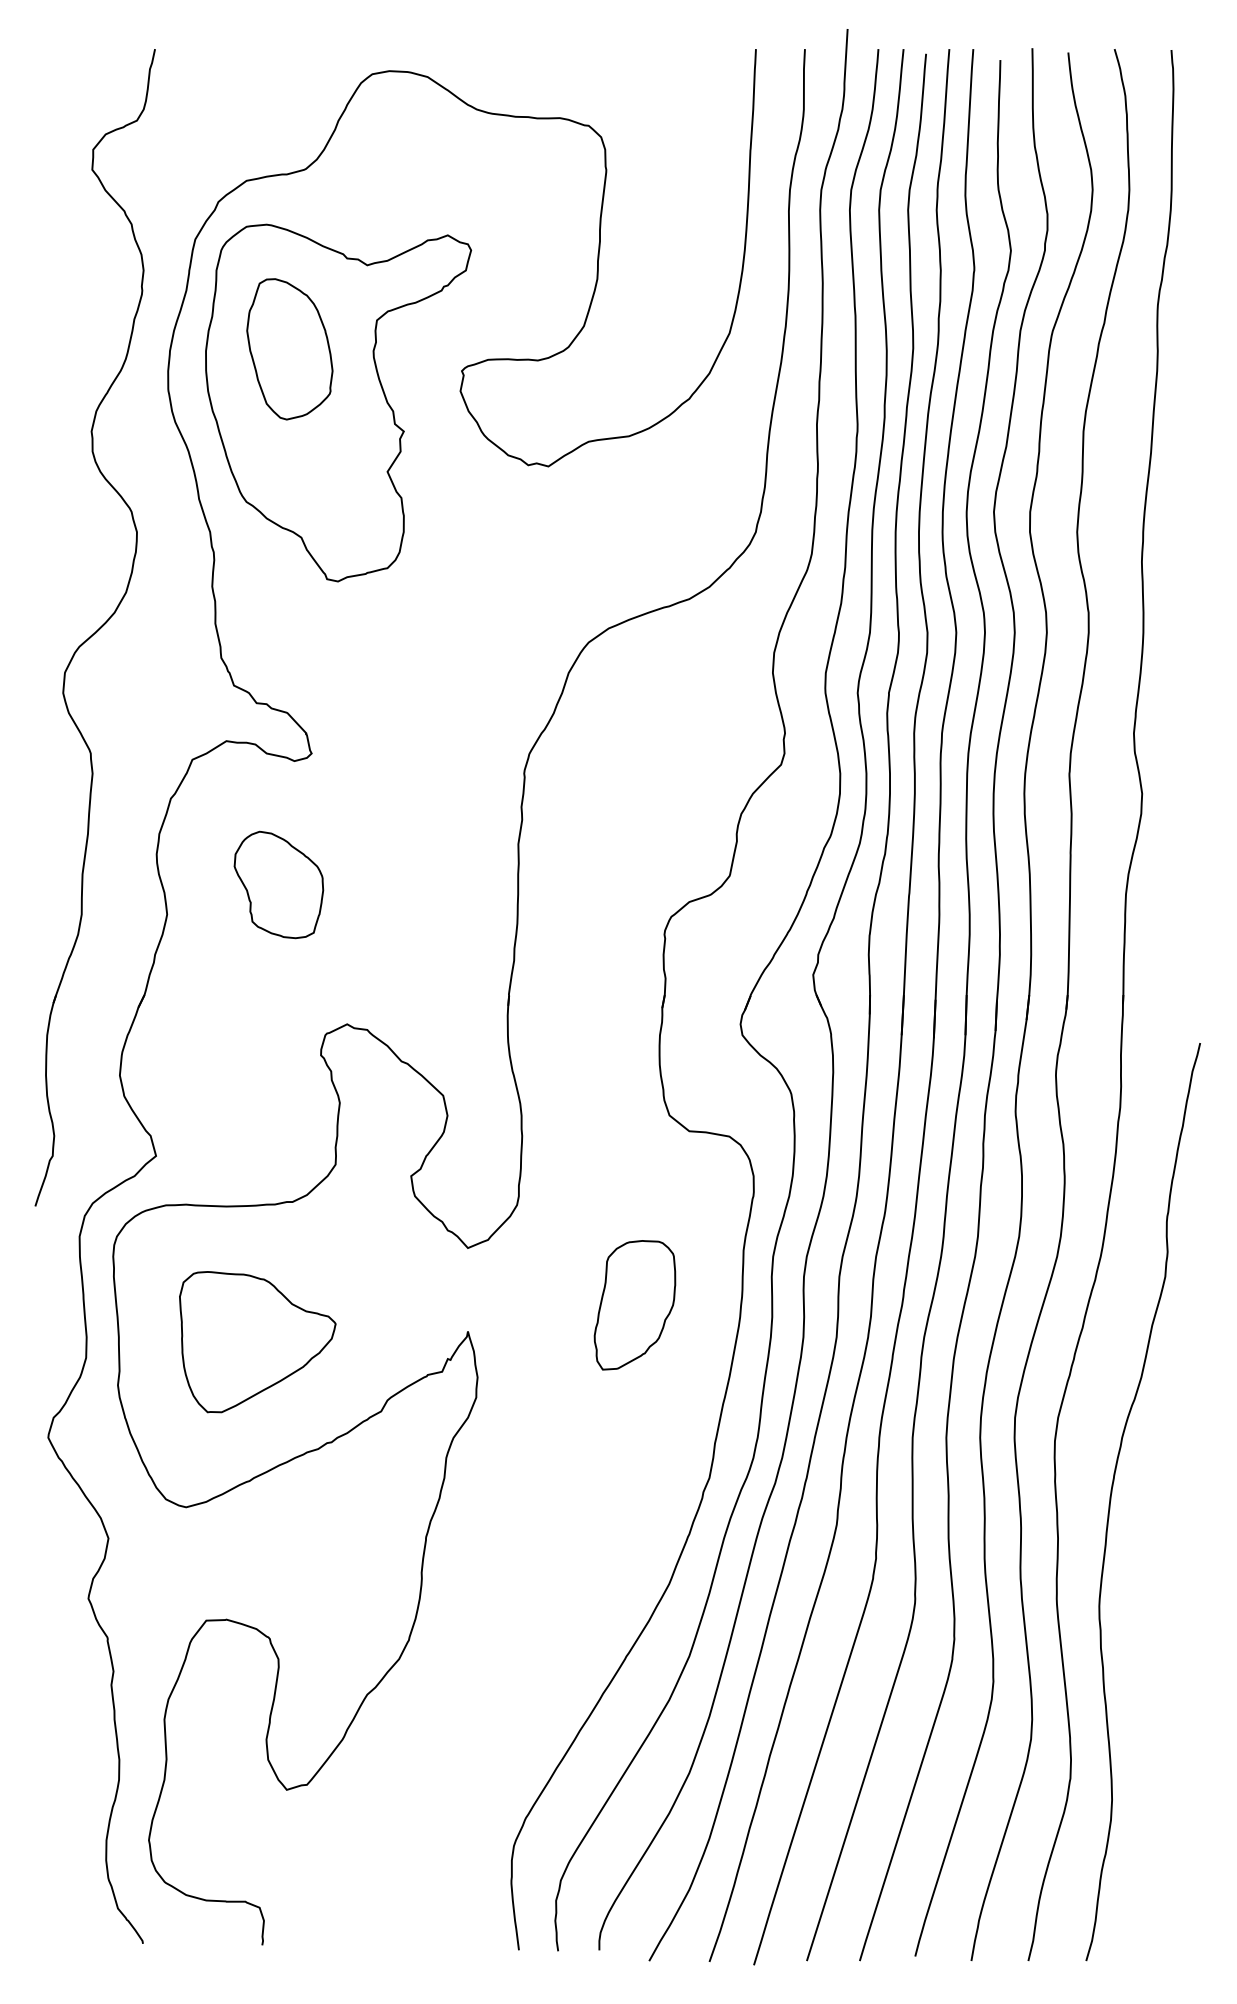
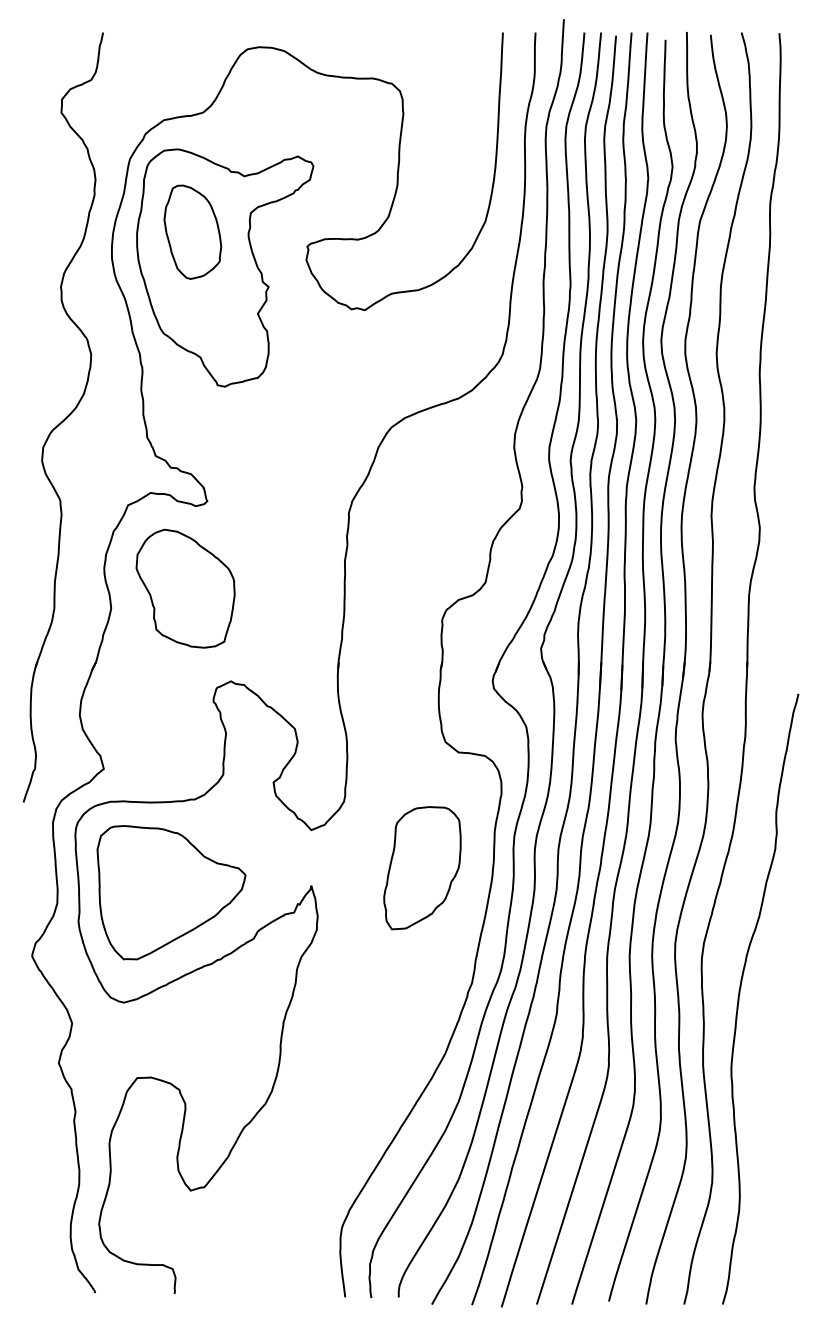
part: (278, 884) -> (185, 588), size x1.67
part: (635, 1305) -> (422, 868), size x1.43
part: (257, 1341) -> (171, 892), size x1.43

